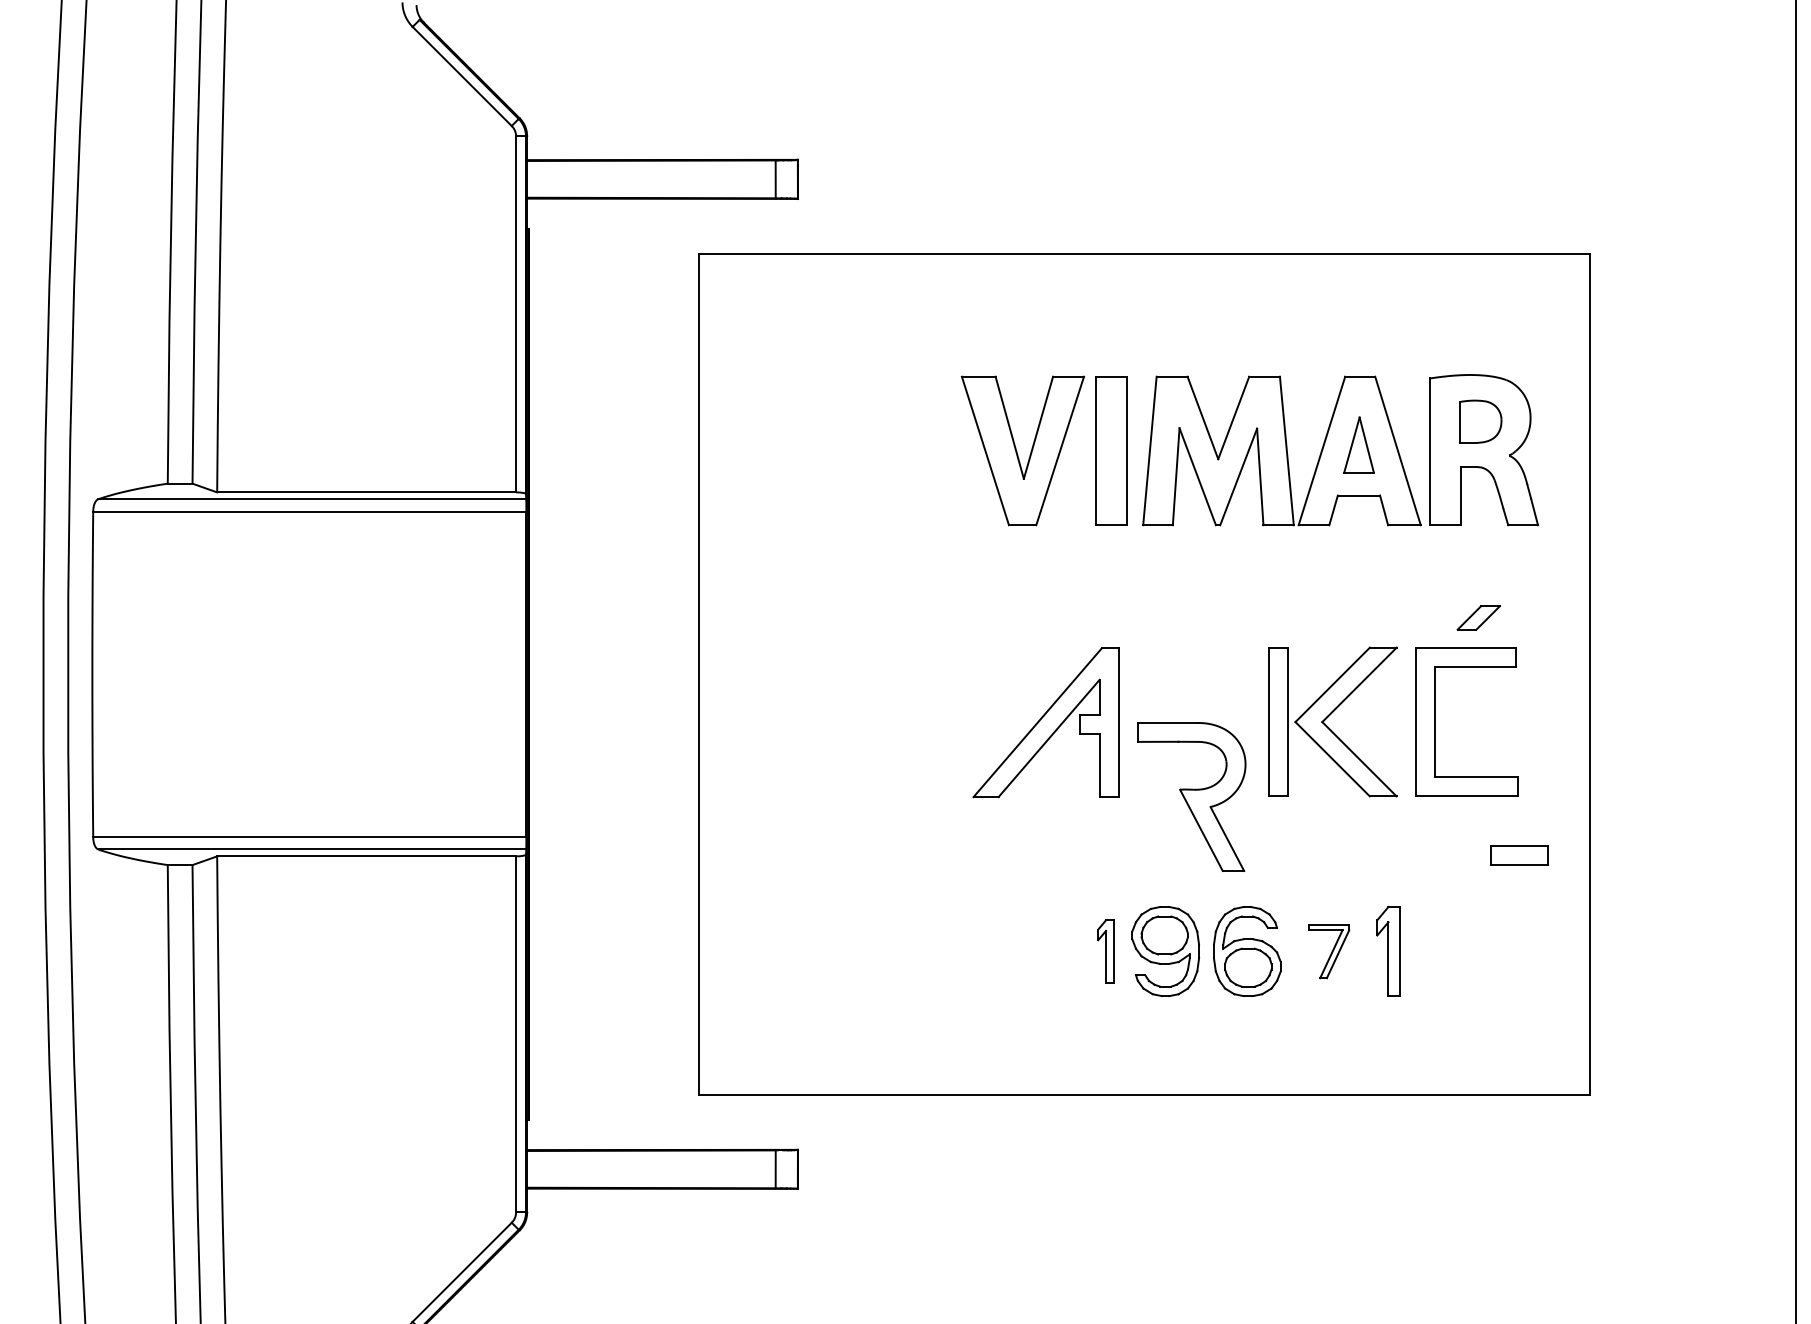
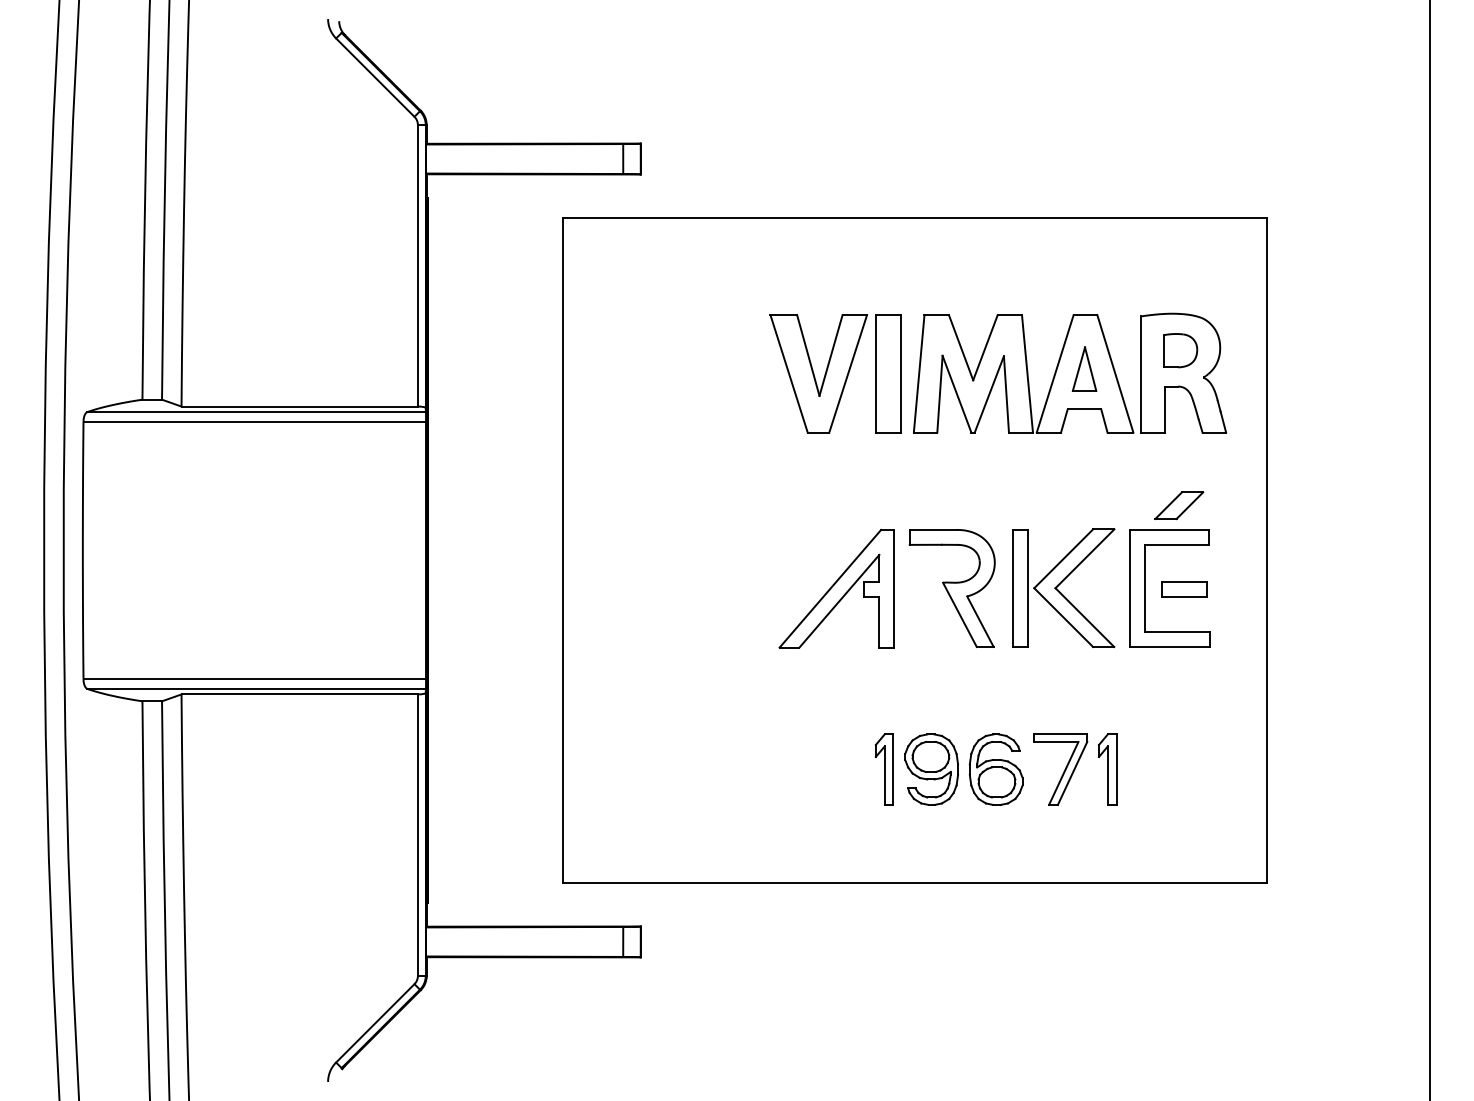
part: (1479, 617) -> (1179, 505), size x1.43
part: (1190, 797) -> (951, 588), moved
part: (1519, 855) -> (1184, 589), moved
part: (1104, 951) -> (883, 769), size x1.43
part: (1328, 951) -> (1060, 769), size x1.67

